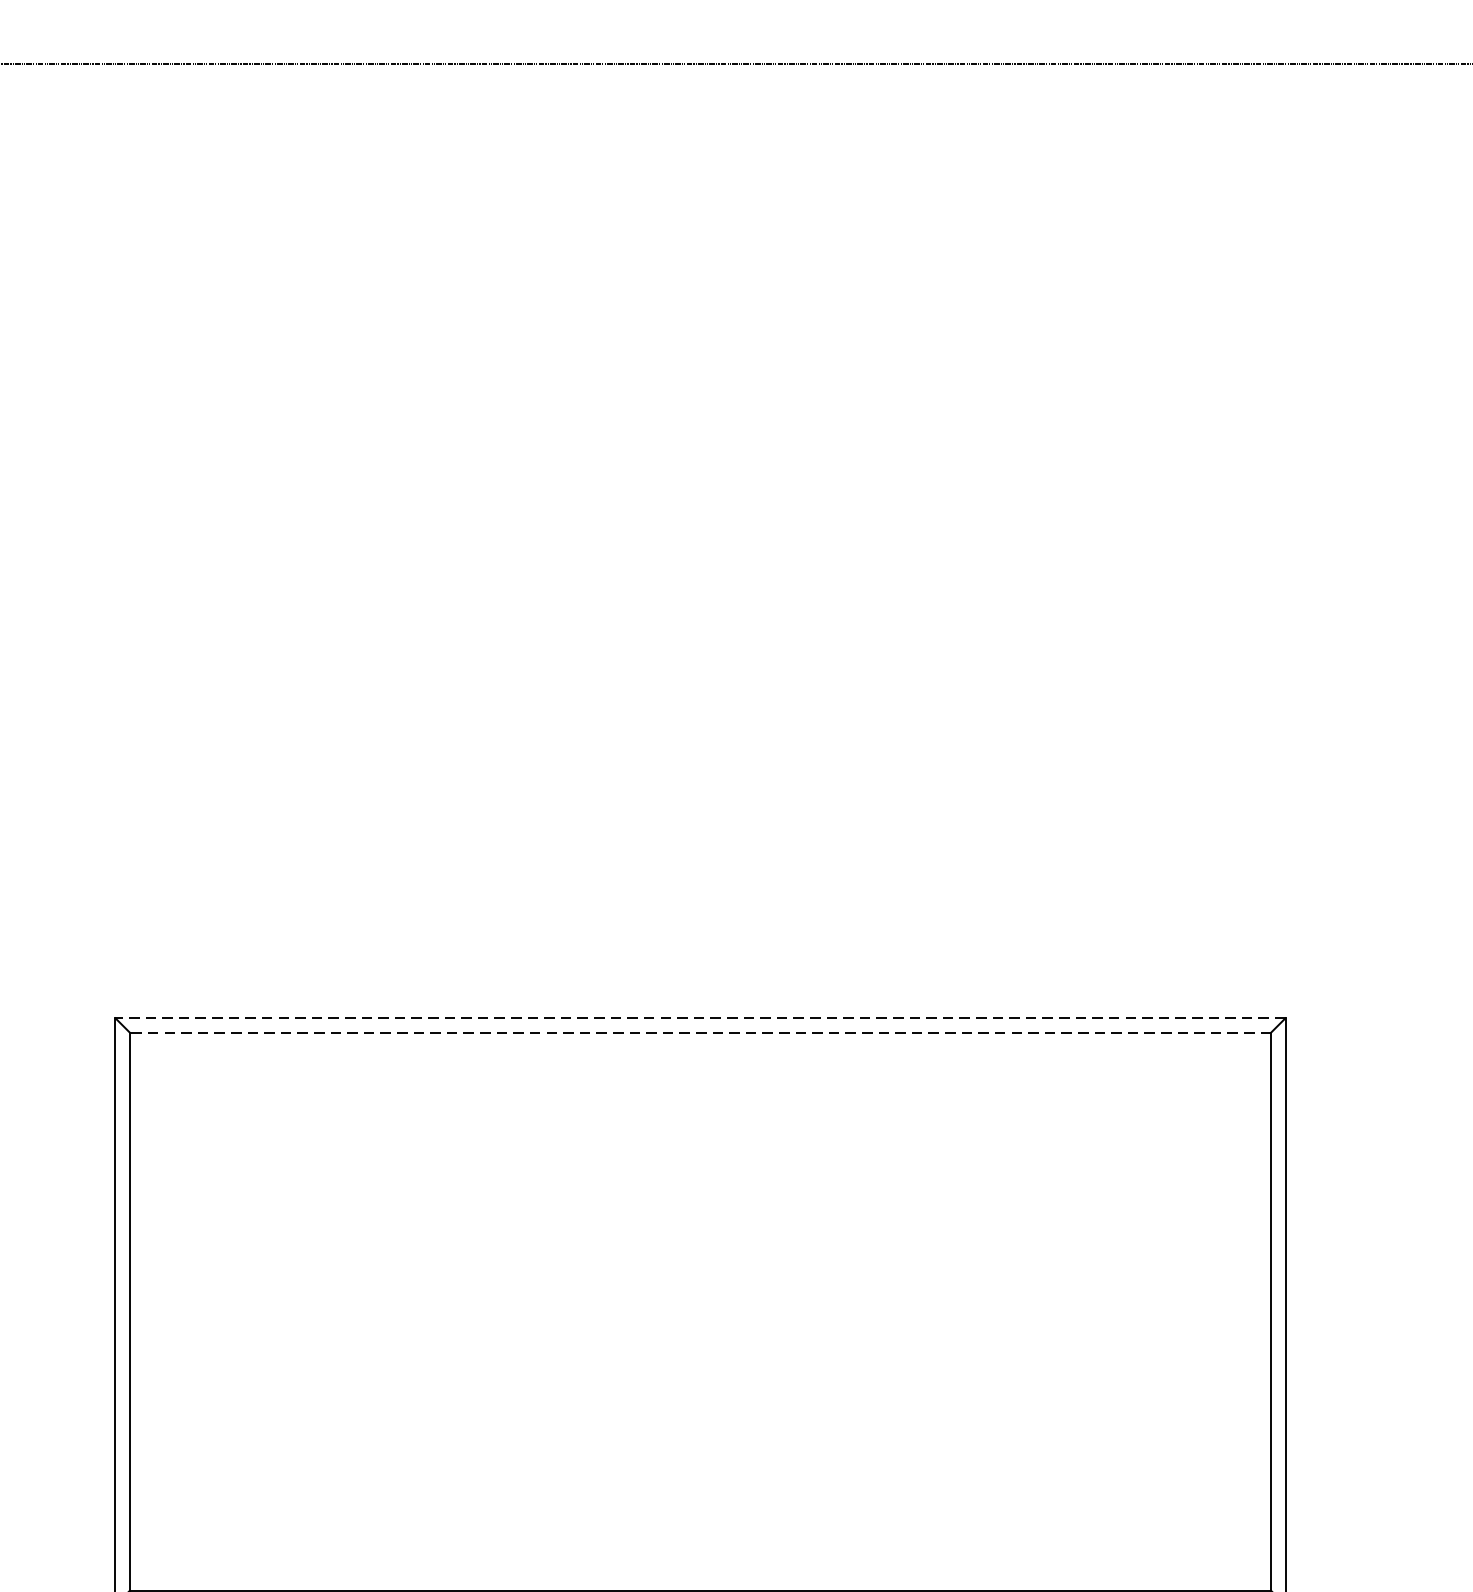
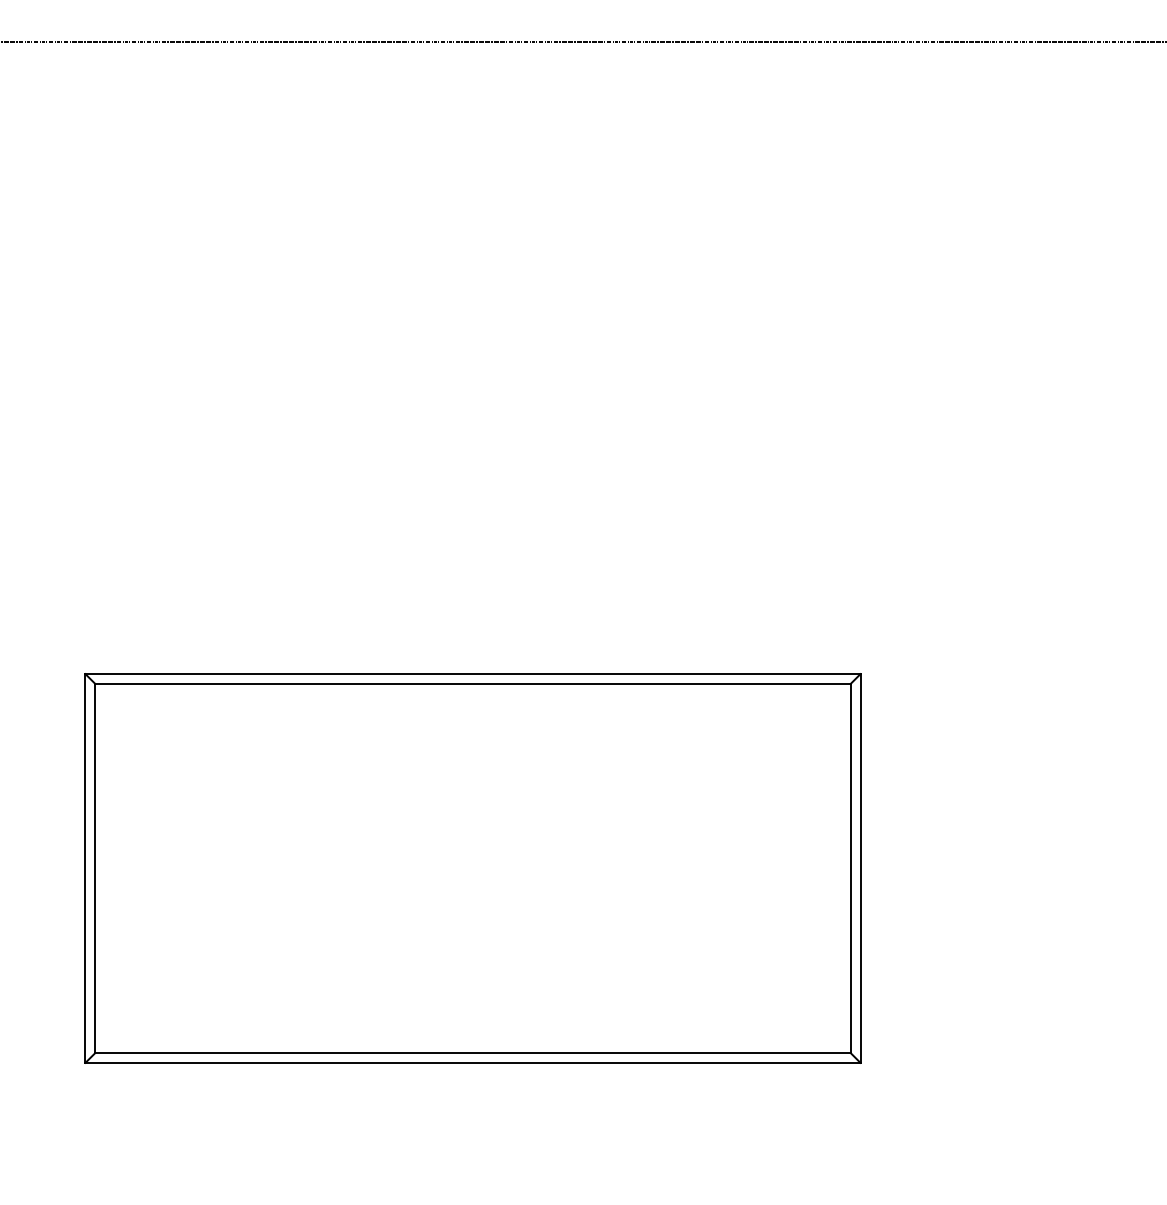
line: (701, 1018) -> (473, 674), dashed -> solid
line: (699, 1032) -> (472, 683), dashed -> solid

